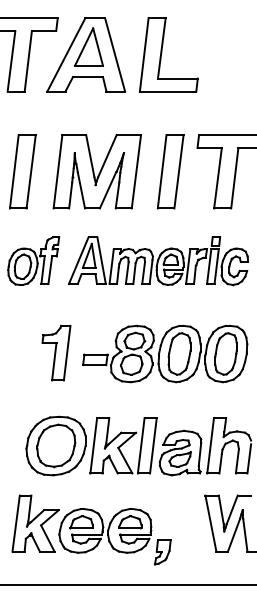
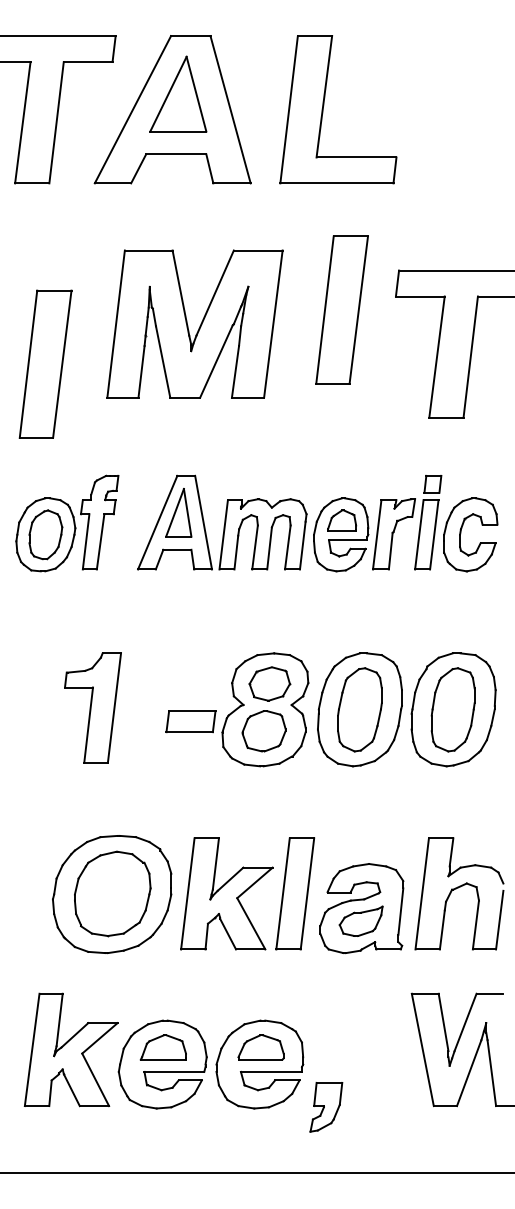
part: (22, 171) -> (44, 363), moved
part: (96, 171) -> (193, 323), moved
part: (170, 171) -> (341, 309), moved
part: (56, 353) -> (93, 708), moved

